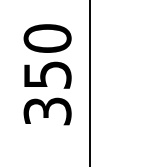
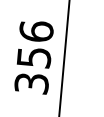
text: (47, 38) -> (36, 31), 350 -> 356

